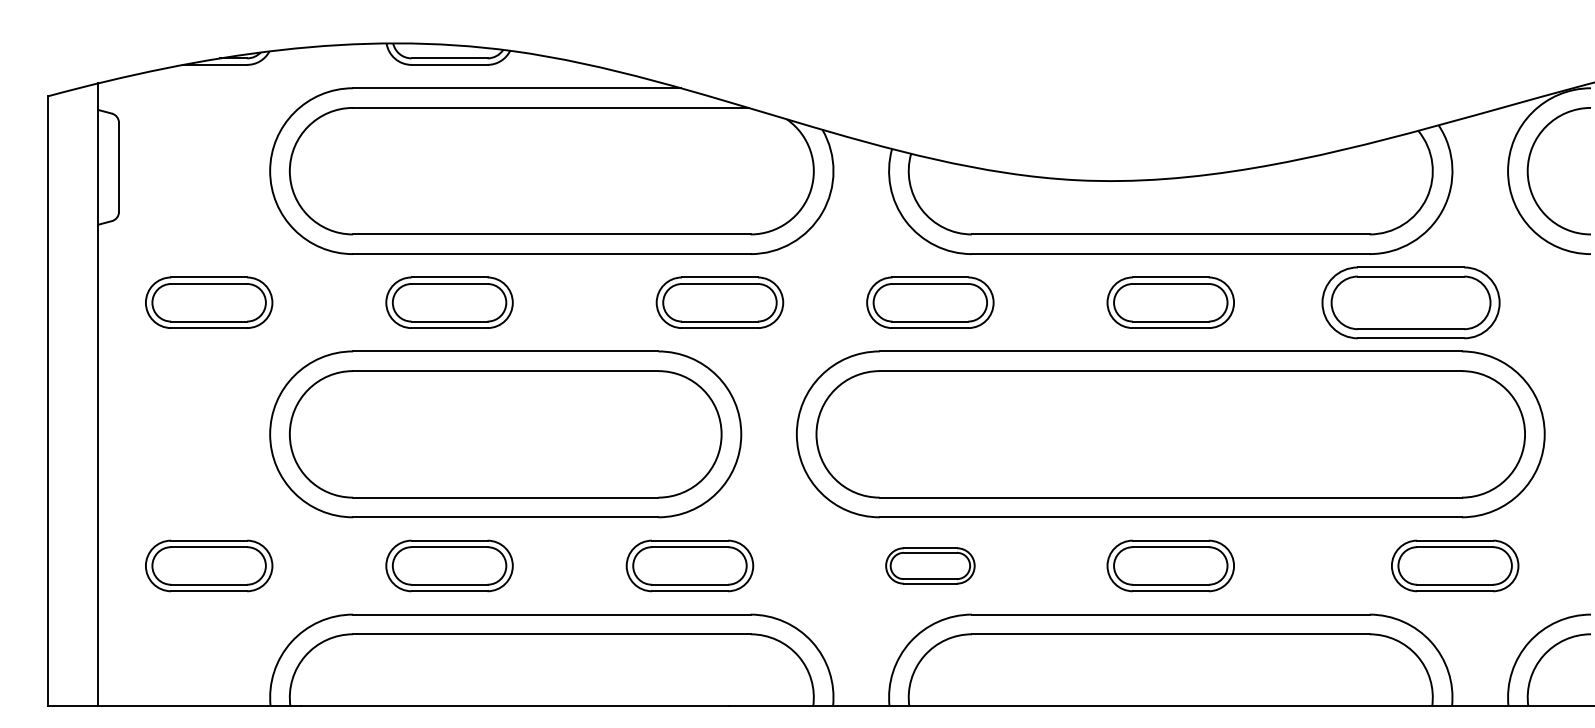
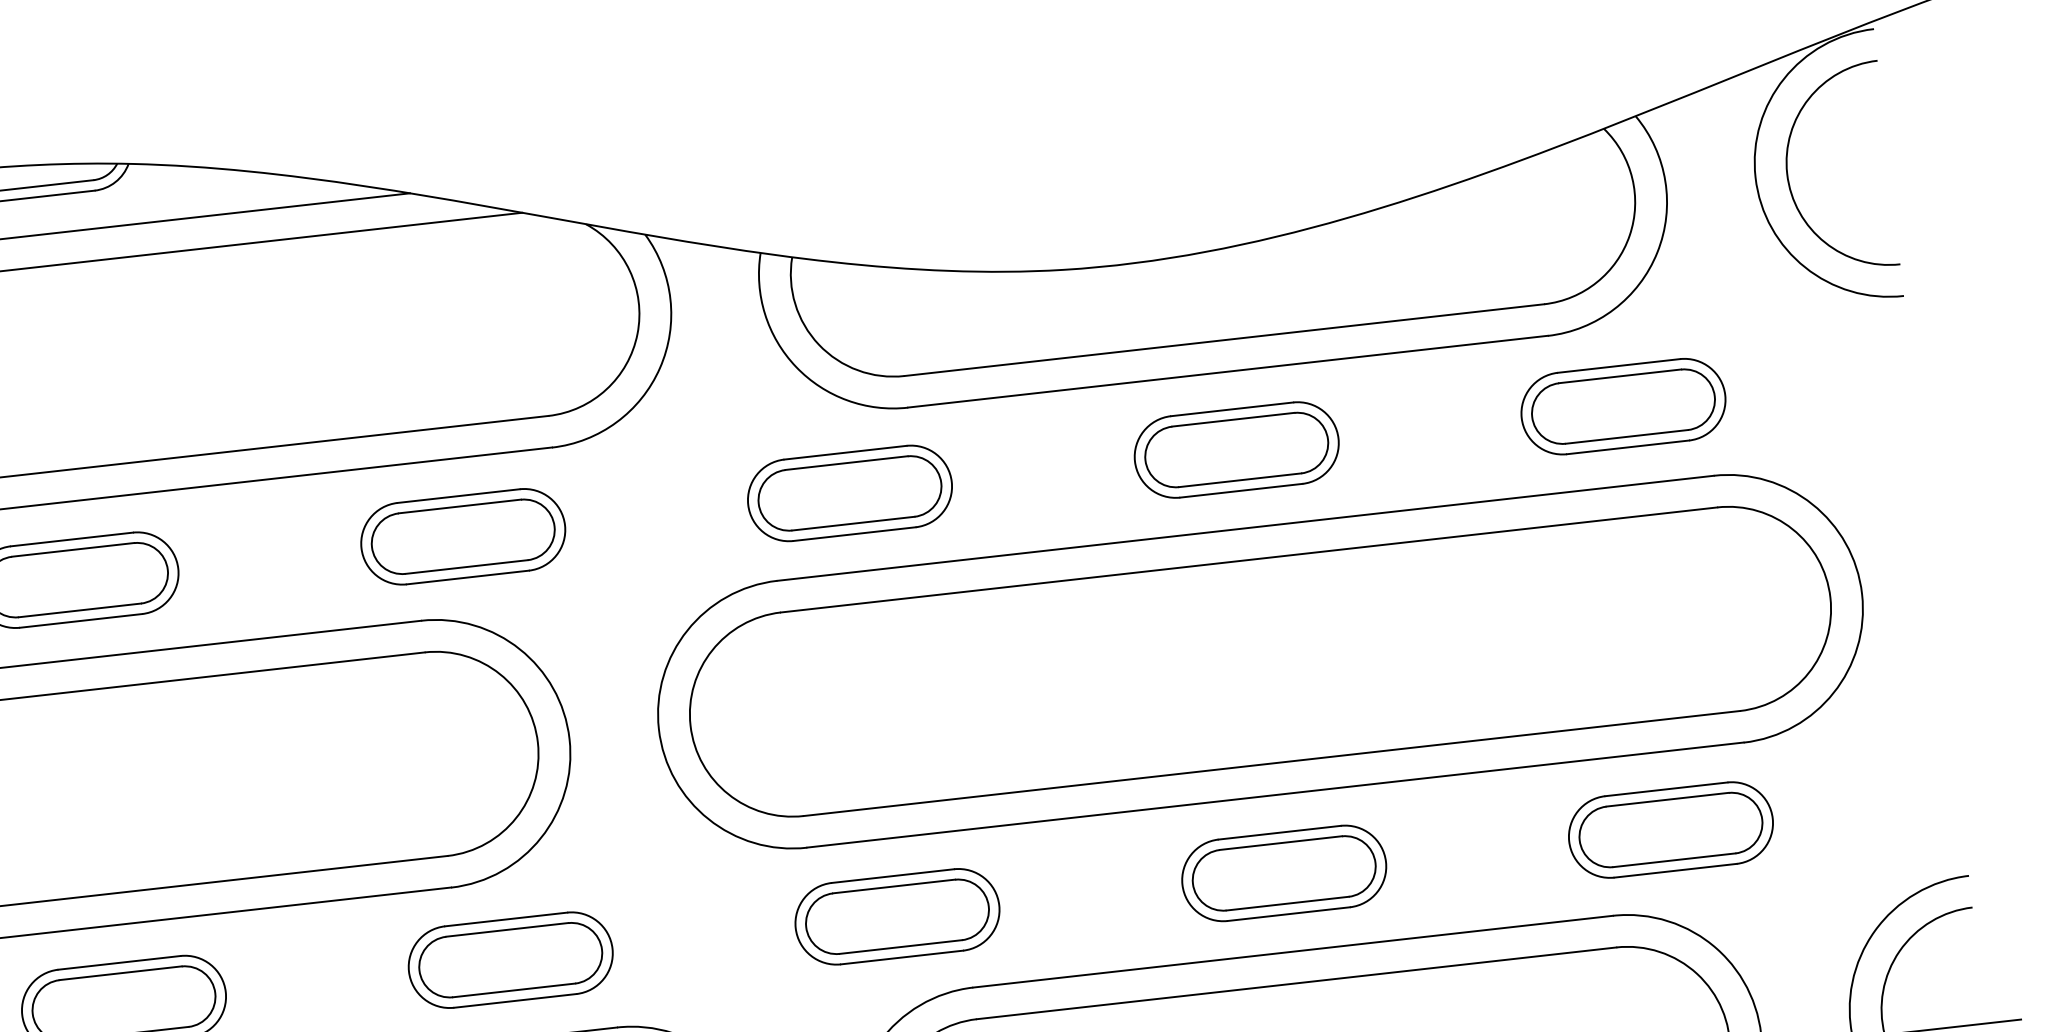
part: (719, 302) -> (462, 536), moved
part: (1411, 302) -> (1623, 406), size x0.71
part: (930, 565) -> (897, 916), size x1.43
part: (1455, 565) -> (1671, 829), moved

